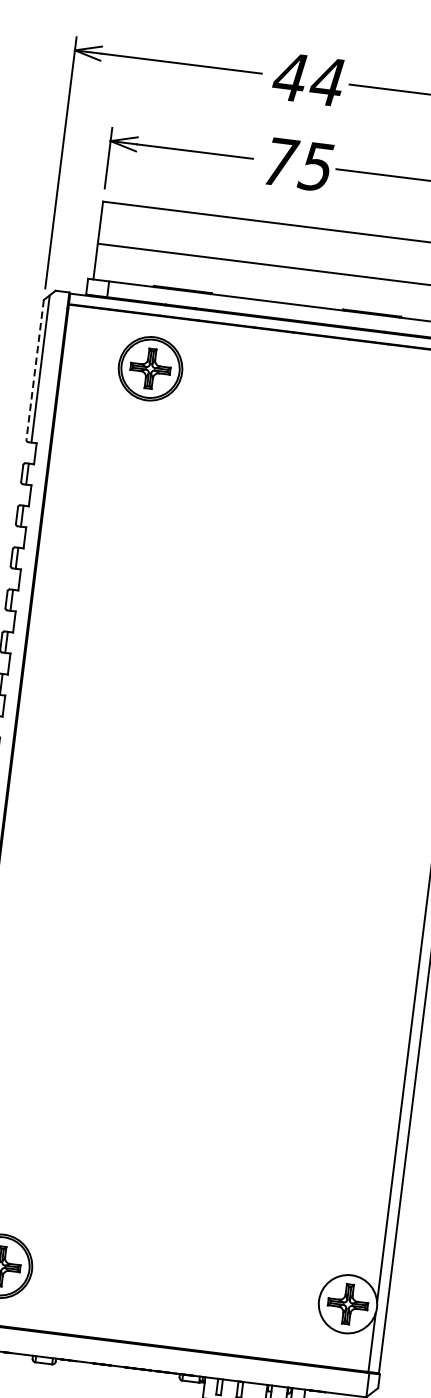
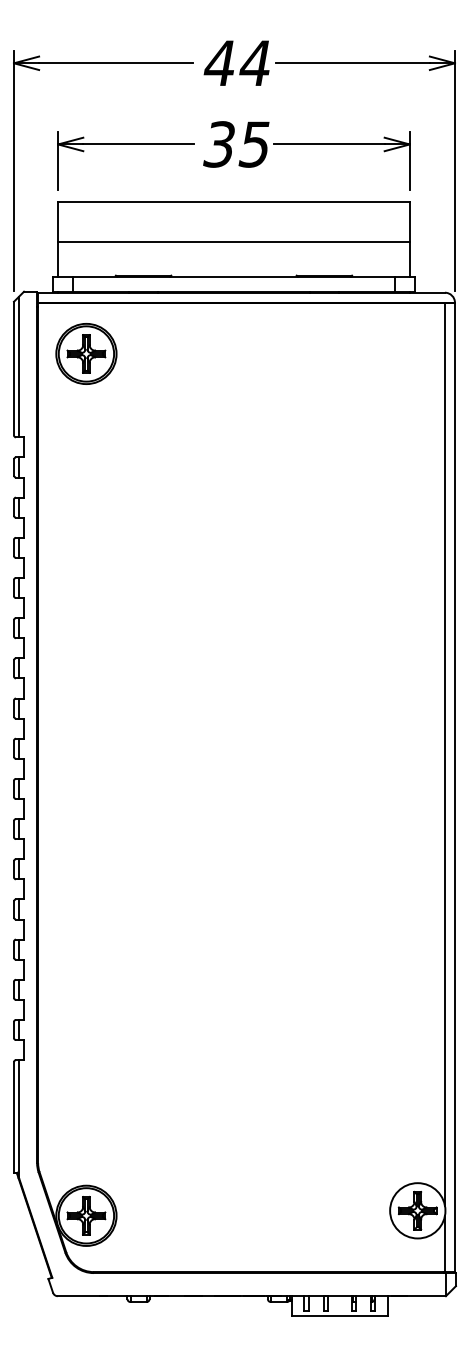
text: (280, 162) -> (220, 144), 75 -> 35
part: (150, 368) -> (86, 353), moved
line: (35, 369) -> (14, 368), dashed -> solid

